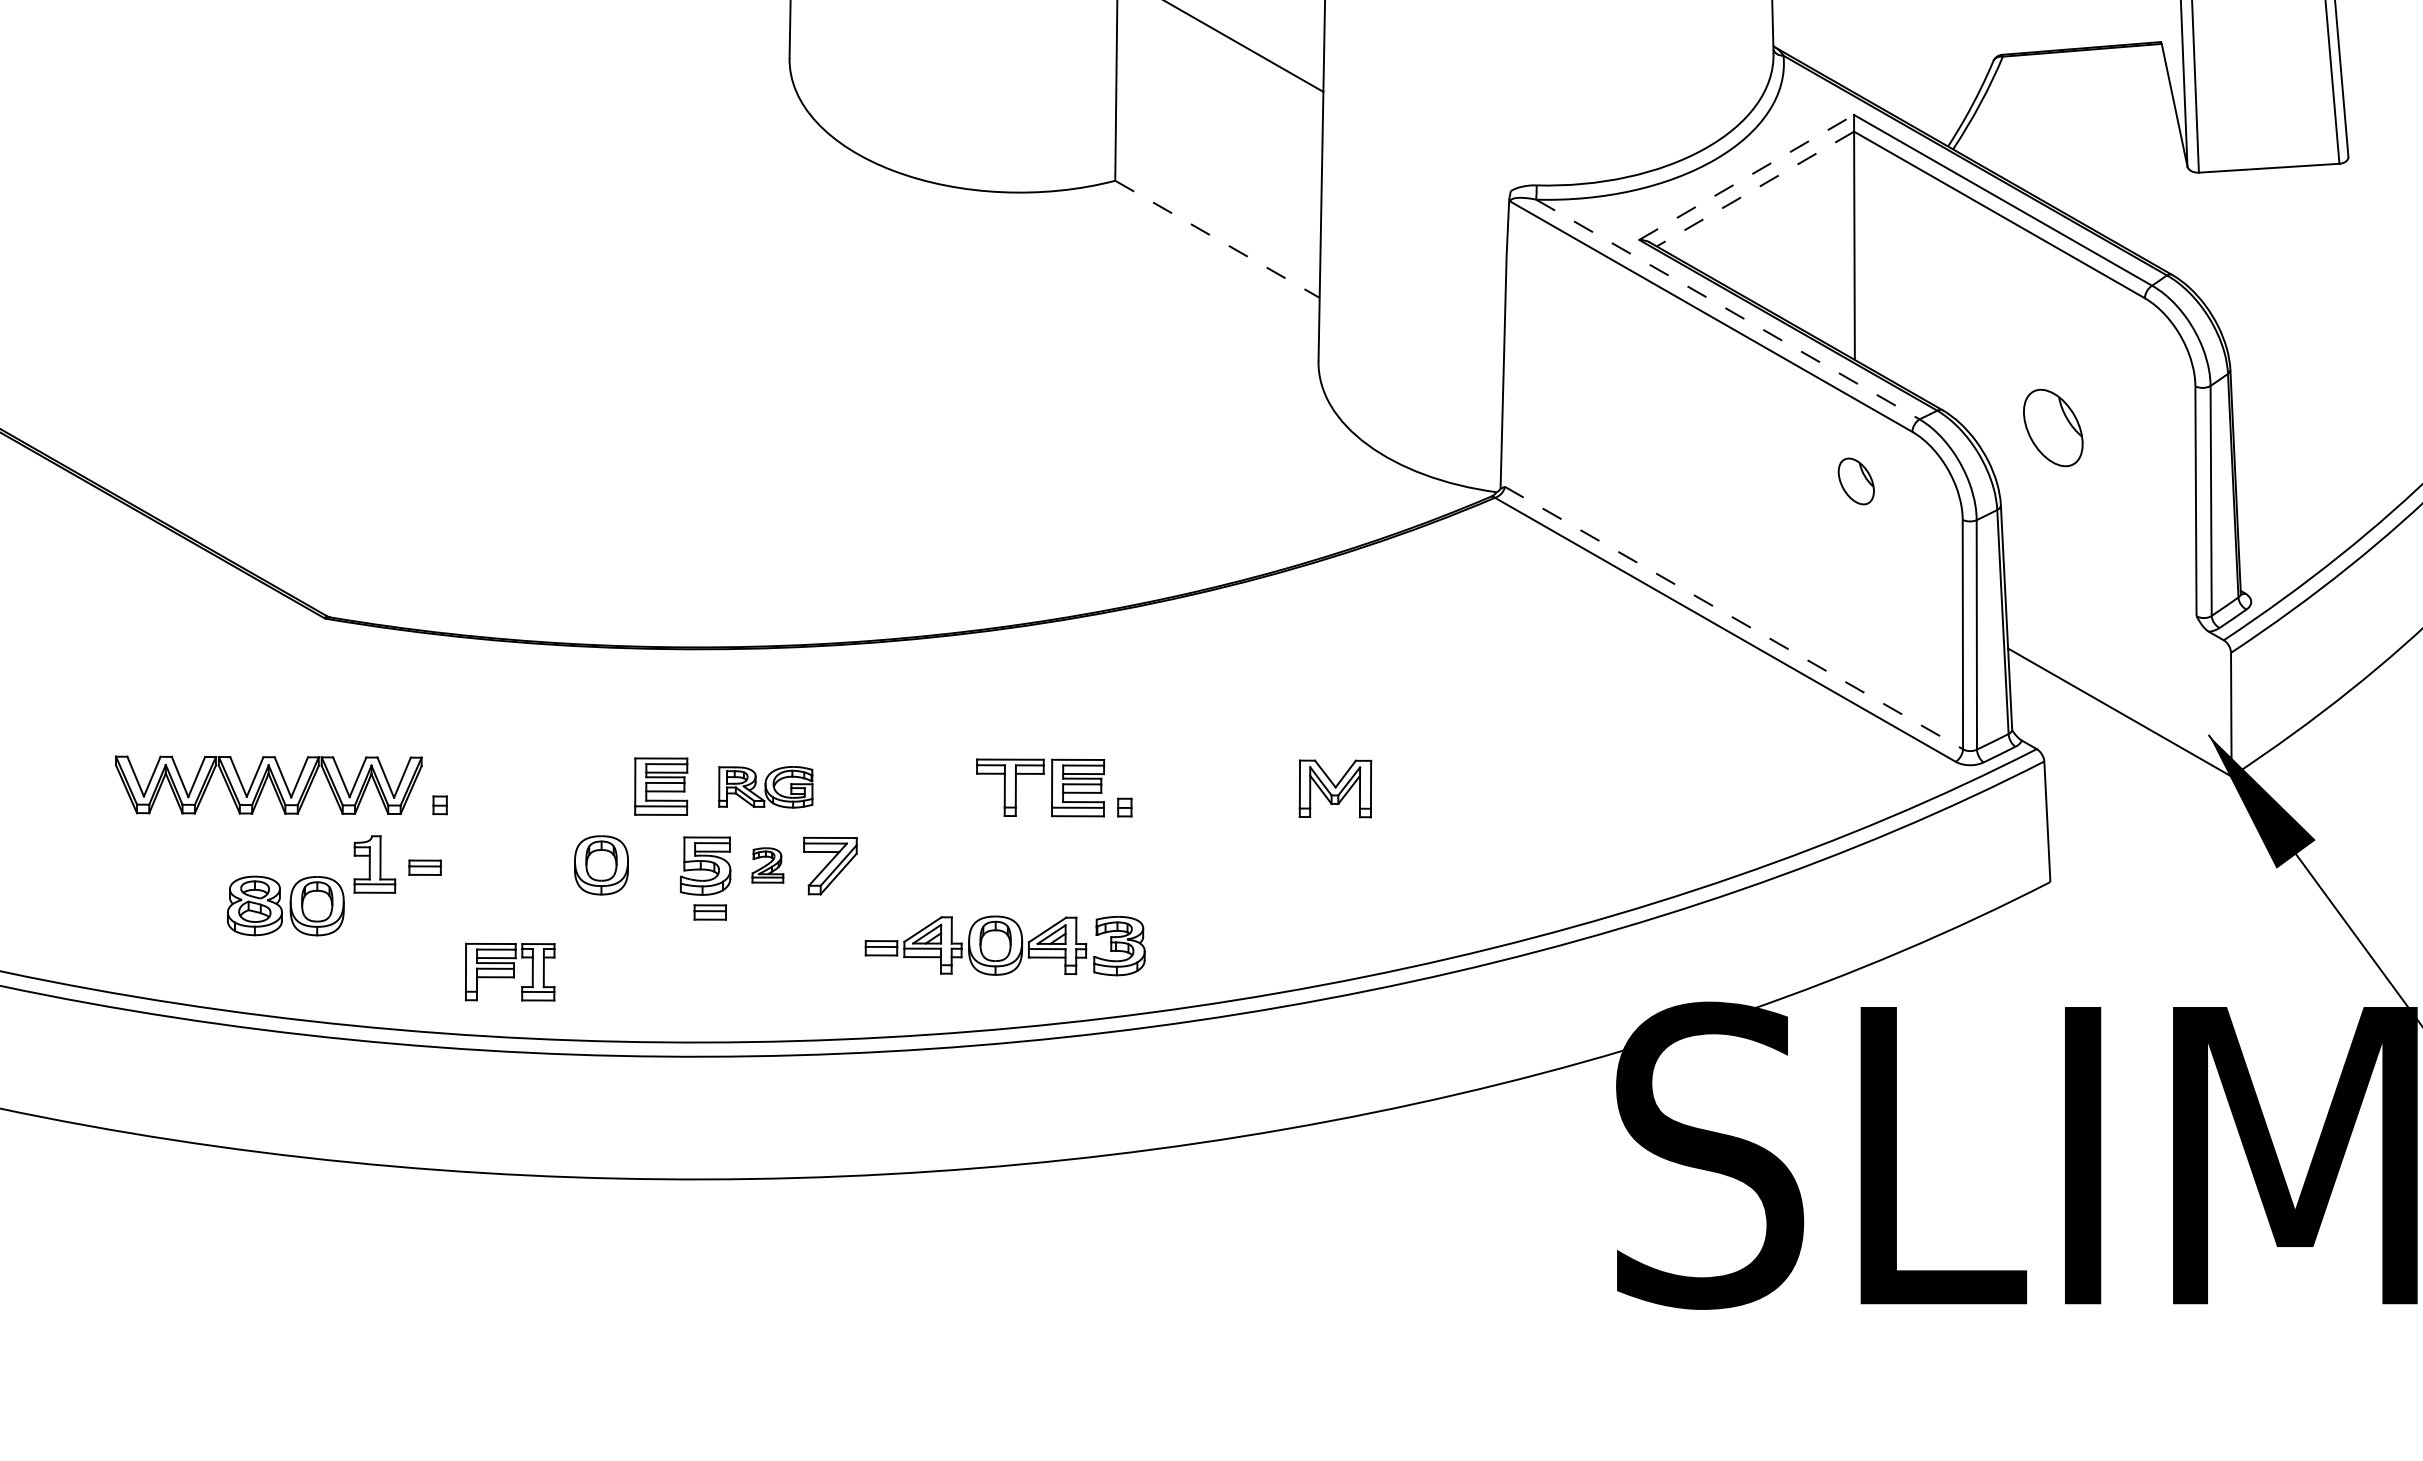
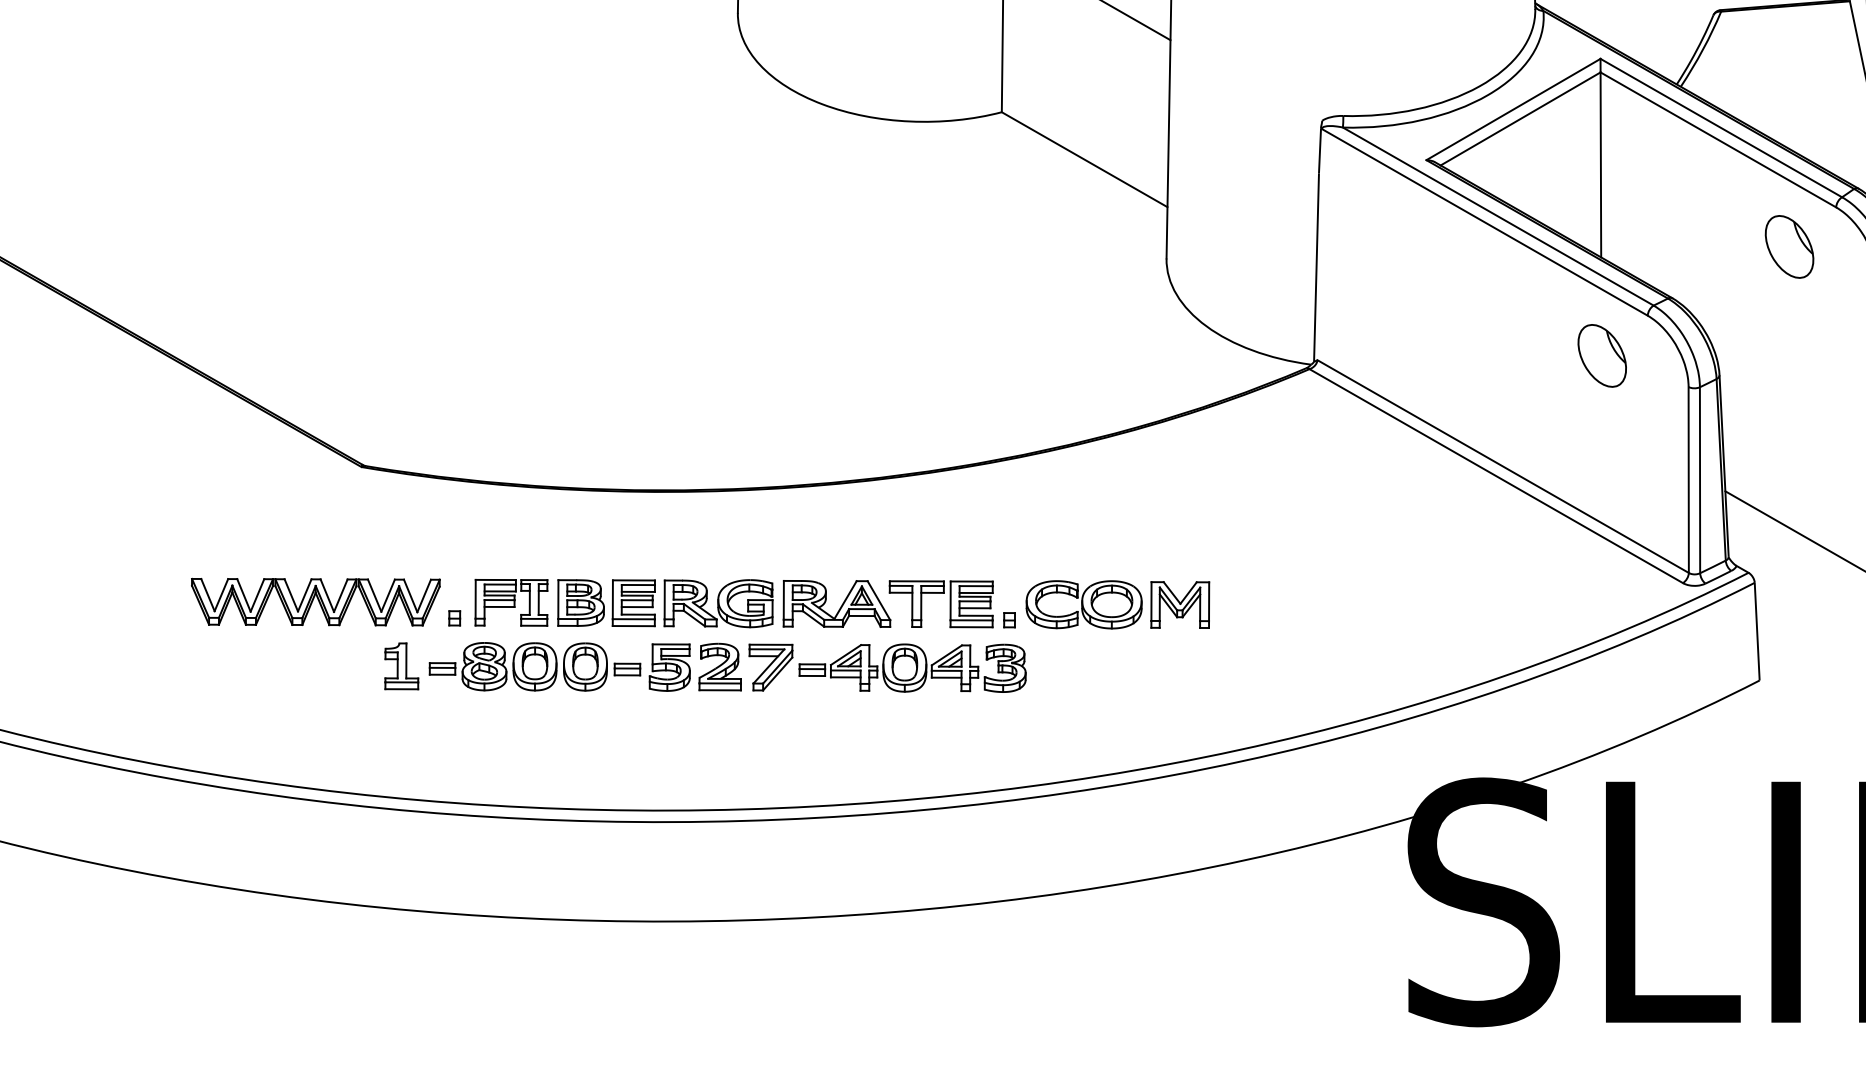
line: (1747, 177) -> (1514, 109), dashed -> solid
line: (1755, 189) -> (1520, 119), dashed -> solid
line: (1217, 239) -> (1084, 159), dashed -> solid
line: (1727, 309) -> (1497, 216), dashed -> solid
part: (2053, 427) -> (1789, 246), moved
part: (1856, 481) -> (1602, 355), size x1.67
line: (1734, 618) -> (1503, 466), dashed -> solid
part: (596, 786) -> (581, 603), added
part: (765, 787) -> (718, 603), size x1.43
part: (911, 787) -> (836, 603), added
part: (1216, 788) -> (1083, 604), added
part: (767, 865) -> (719, 667), size x1.67
part: (285, 905) -> (509, 666), moved
part: (709, 912) -> (626, 669), moved
part: (1004, 945) -> (912, 667), moved
part: (510, 971) -> (511, 602), moved

